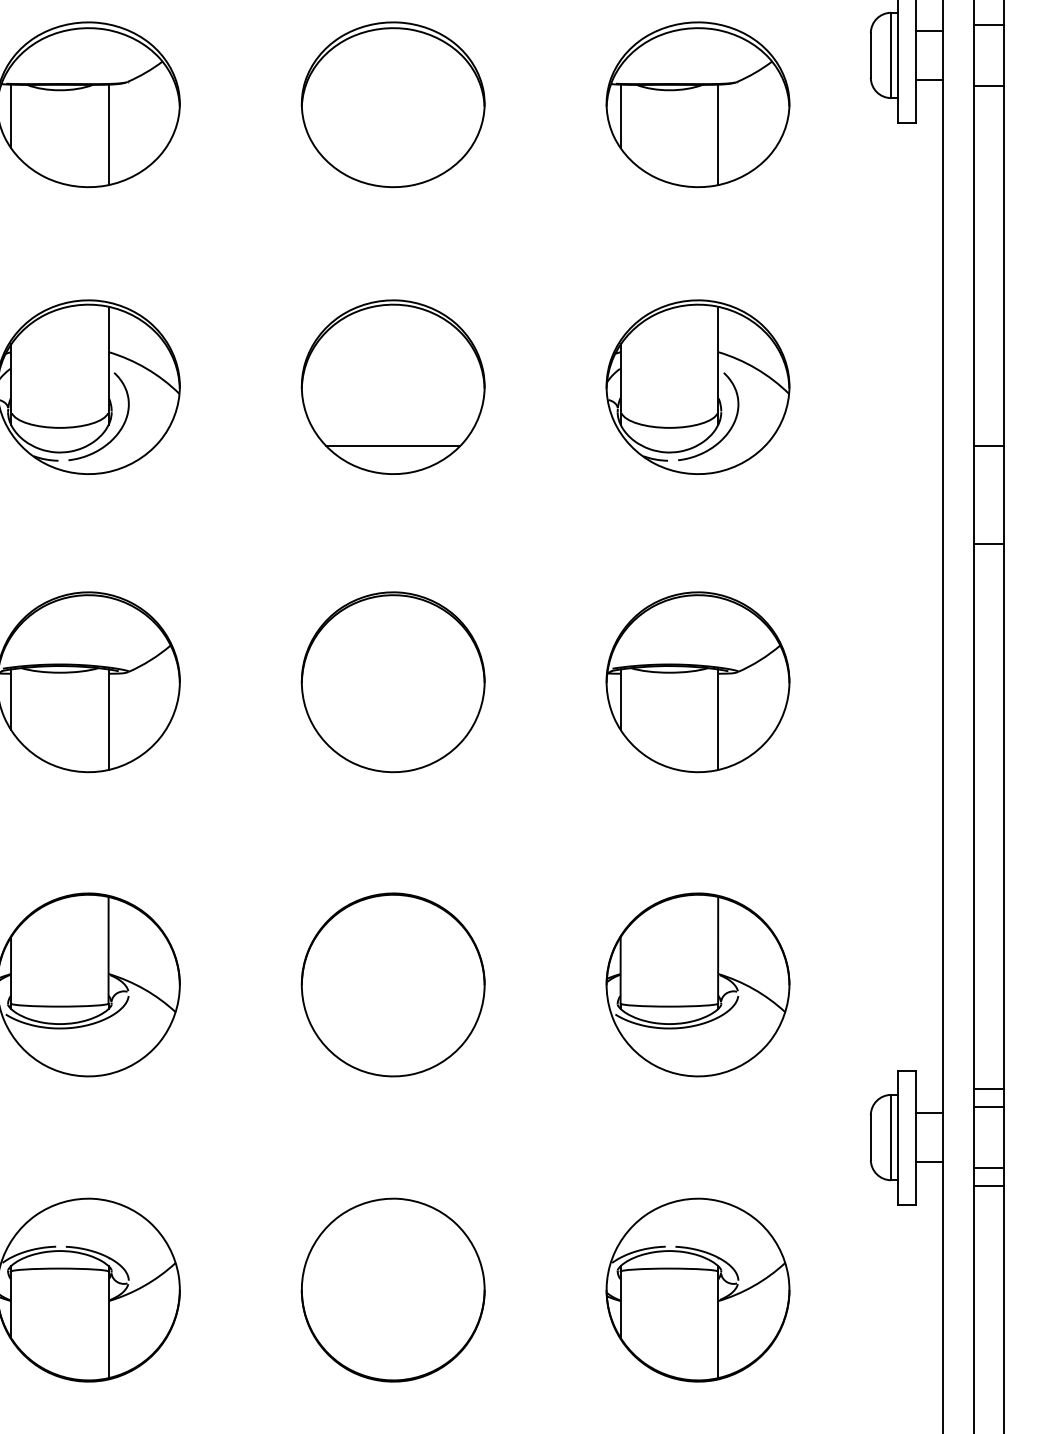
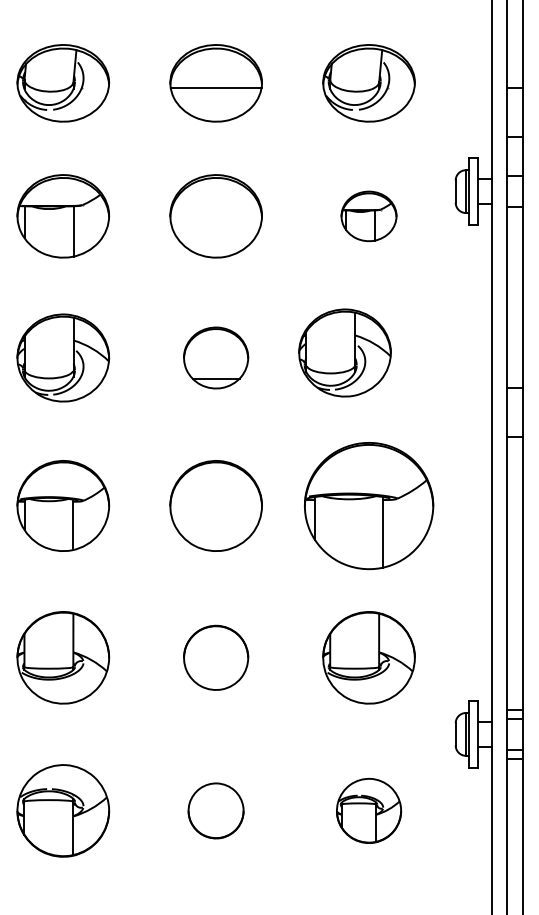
part: (696, 105) -> (368, 216), size x0.6
part: (391, 386) -> (215, 357), size x0.7
part: (696, 386) -> (344, 352), moved
part: (696, 681) -> (368, 505), size x1.4
part: (391, 984) -> (215, 657), size x0.7
part: (391, 1289) -> (215, 810), size x0.6
part: (696, 1289) -> (368, 810), size x0.7

